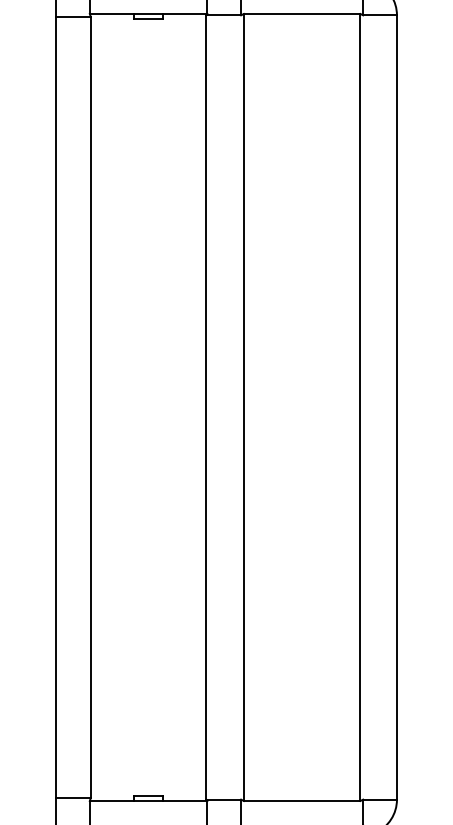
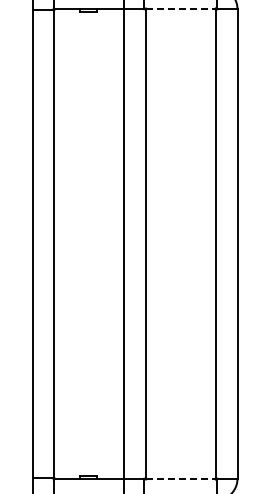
line: (301, 13) -> (180, 8), solid -> dashed
line: (301, 801) -> (180, 479), solid -> dashed

